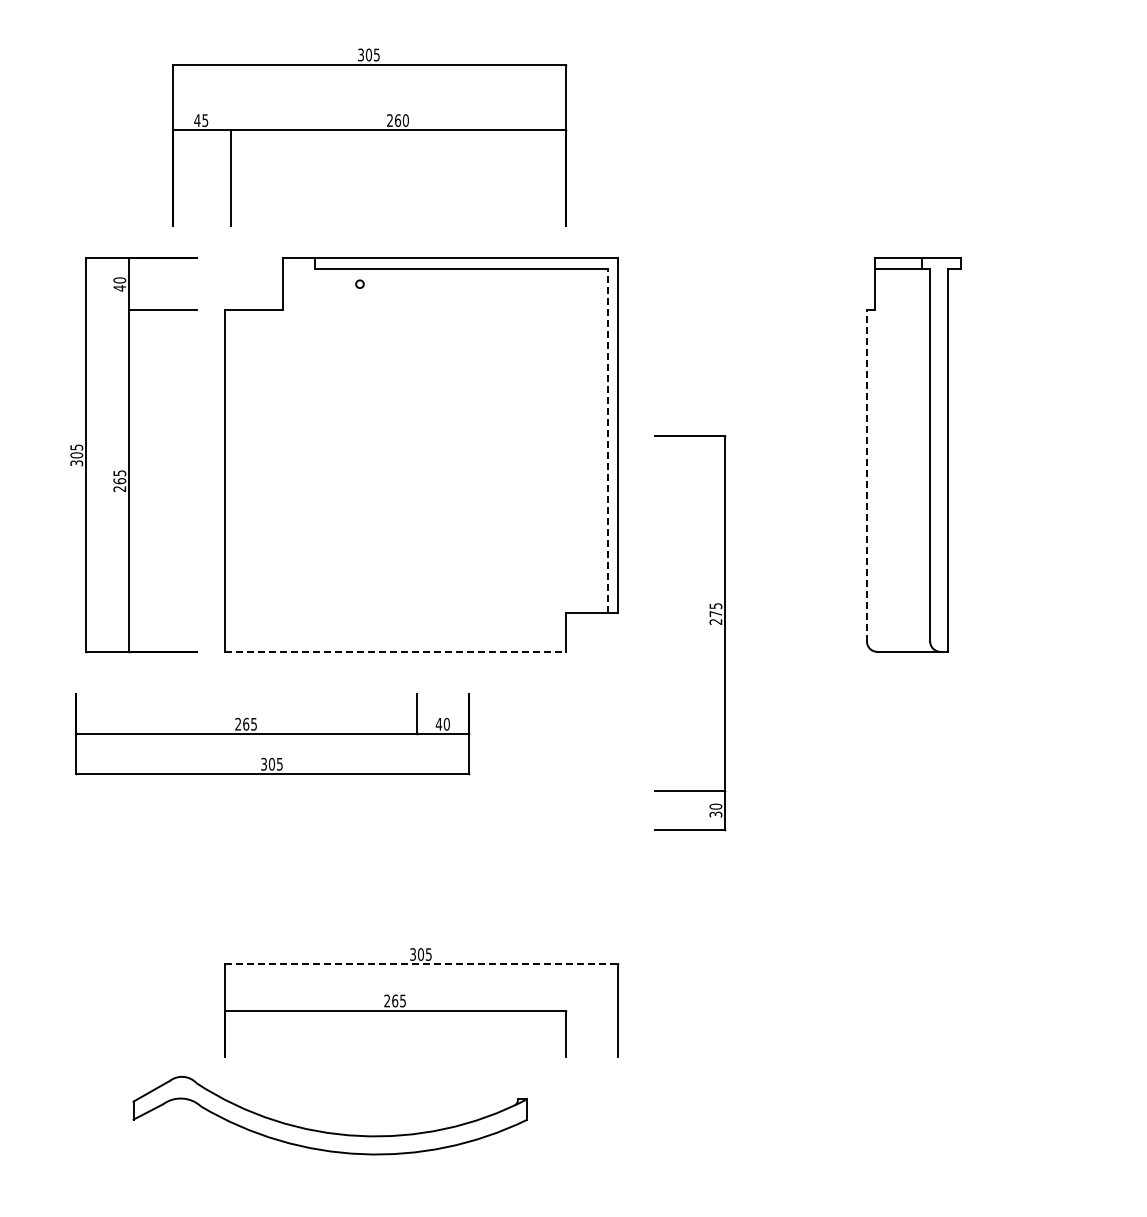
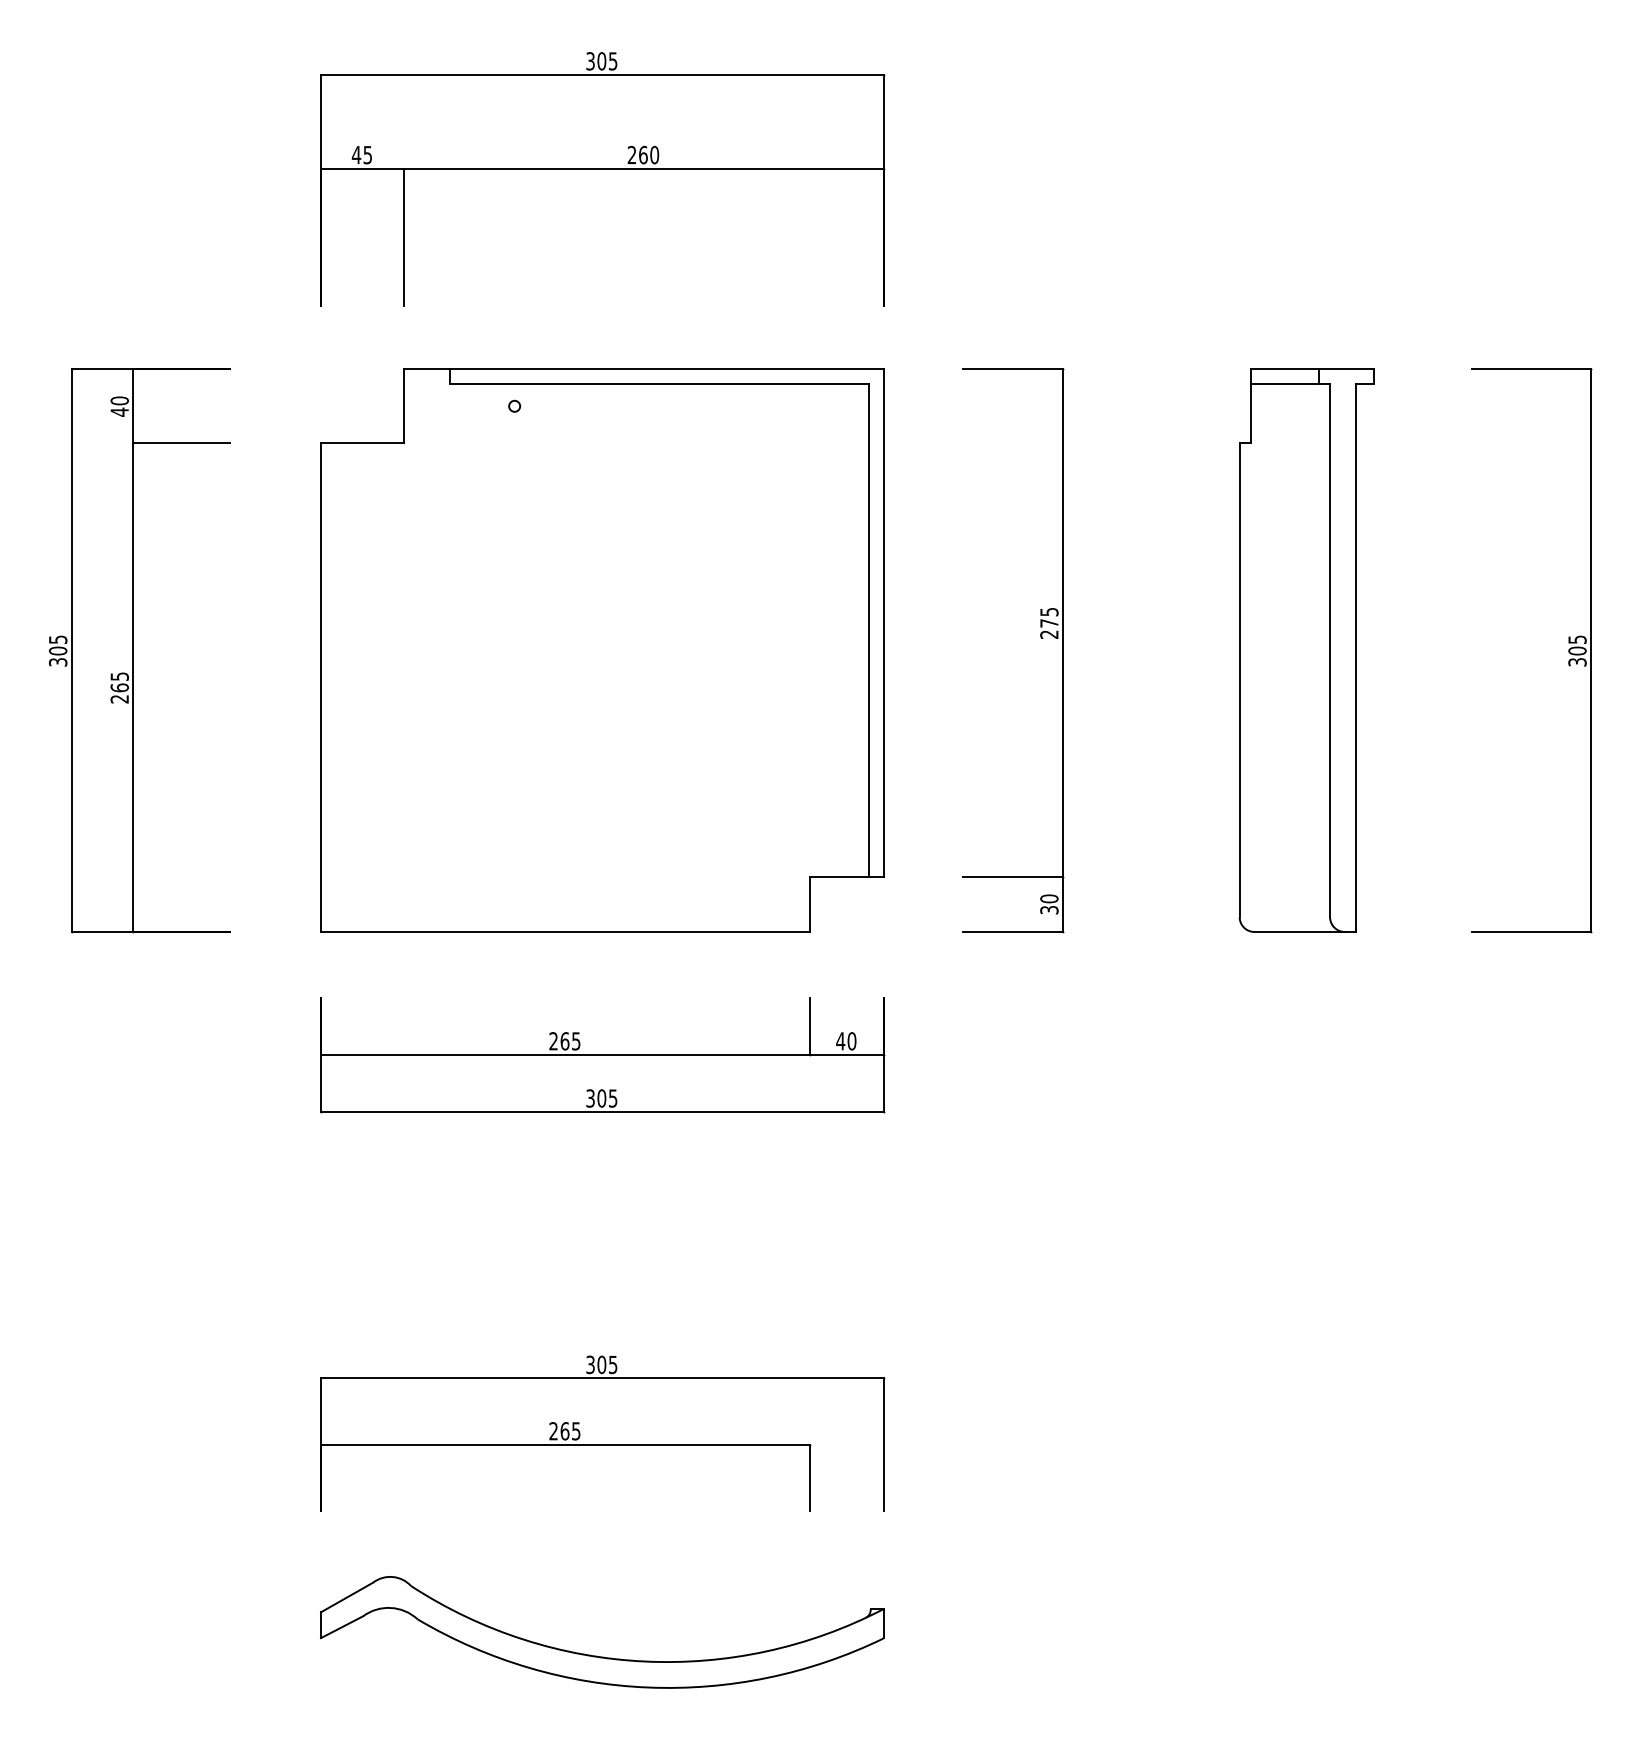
part: (369, 130) -> (602, 169), moved
line: (607, 440) -> (868, 629), dashed -> solid
part: (133, 455) -> (139, 651), moved
part: (1096, 455) -> (1567, 651), added
line: (867, 475) -> (1240, 679), dashed -> solid
part: (709, 623) -> (1040, 636), moved
line: (395, 651) -> (565, 931), dashed -> solid
part: (272, 734) -> (602, 1055), moved
line: (421, 964) -> (602, 1379), dashed -> solid
part: (326, 1131) -> (596, 1655), moved

